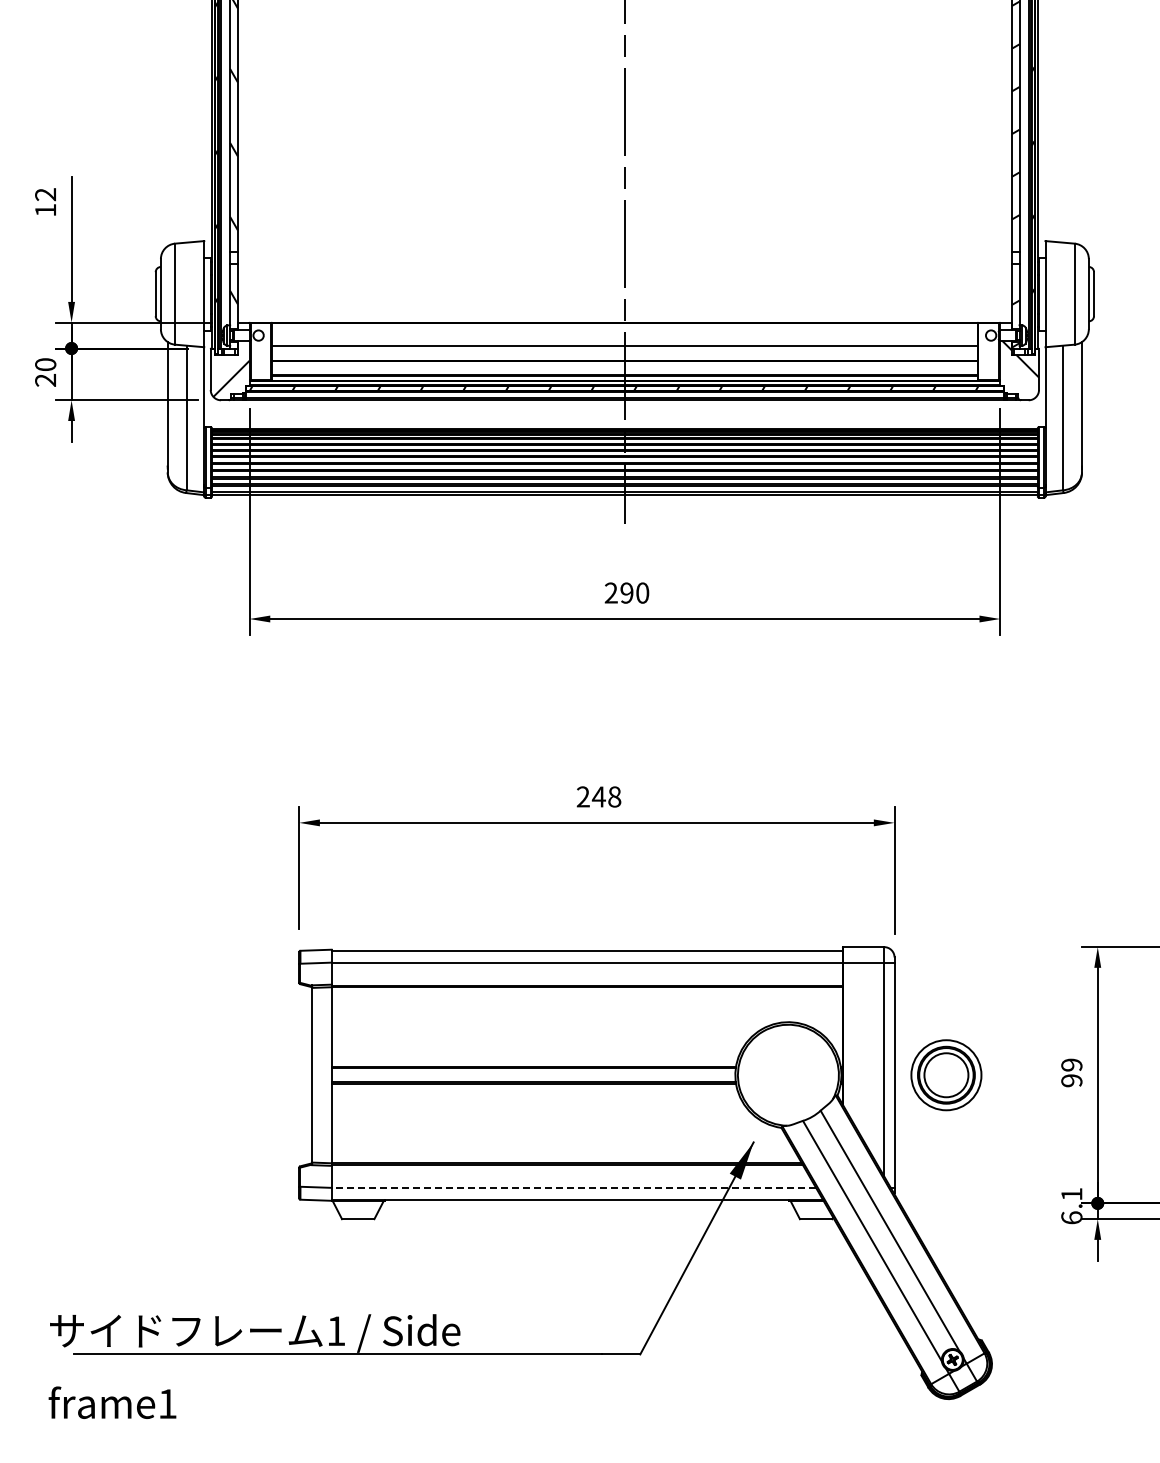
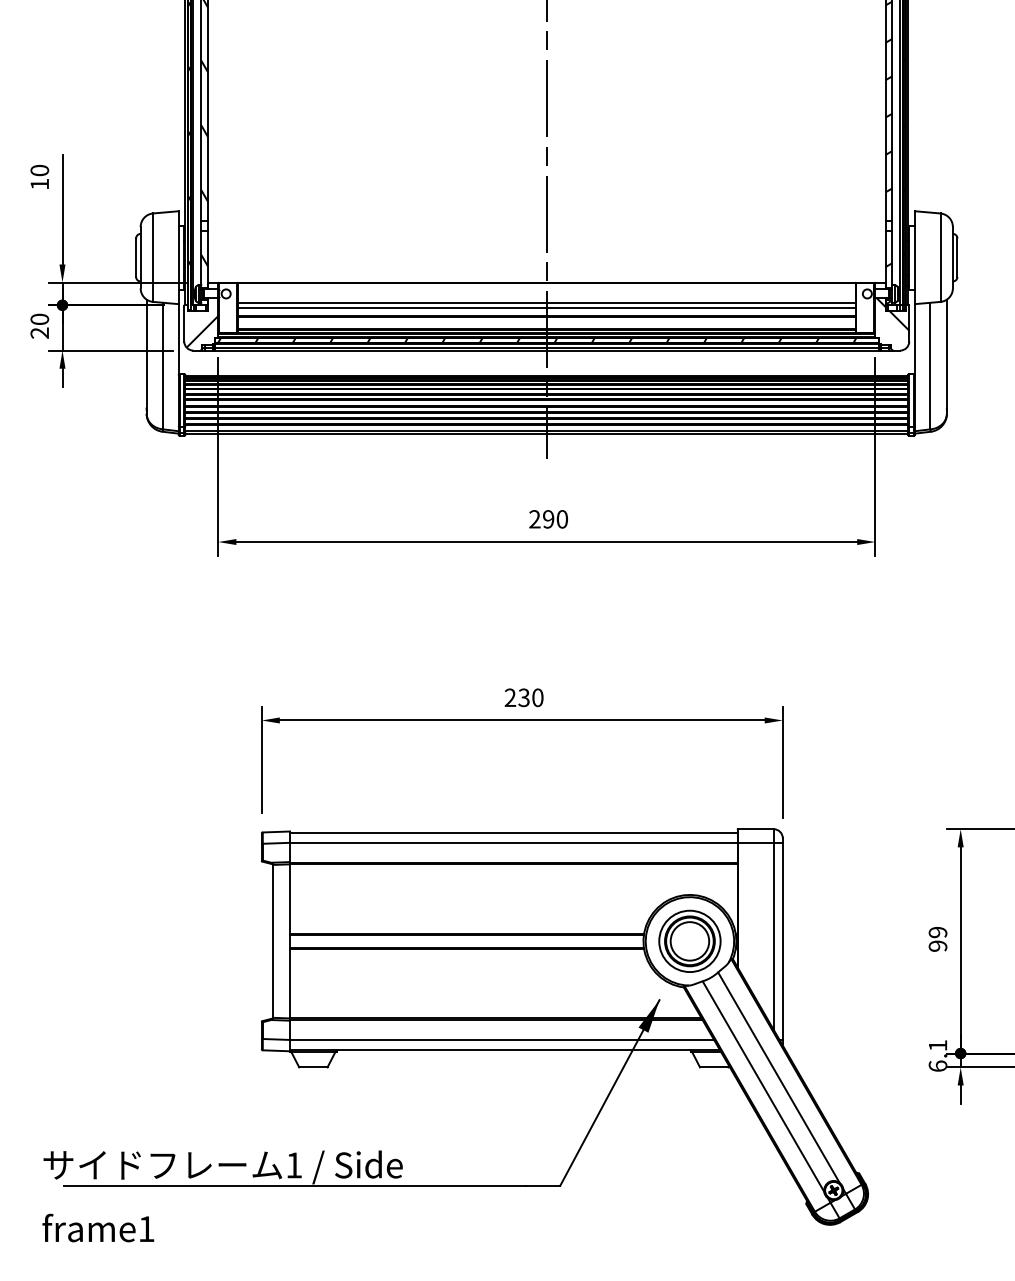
text: (45, 194) -> (39, 170), 12 -> 10
line: (624, 351) -> (546, 307), added
text: (606, 796) -> (530, 697), 248 -> 230
part: (946, 1075) -> (690, 941), moved
line: (573, 1187) -> (501, 1039), dashed -> solid

